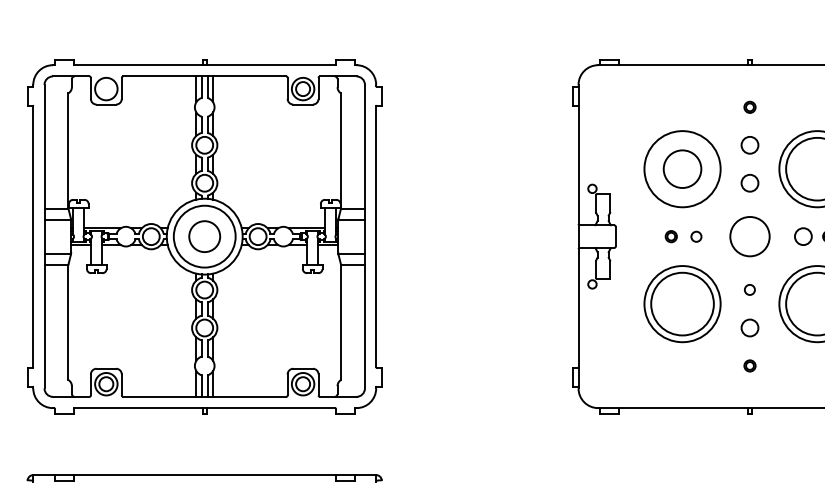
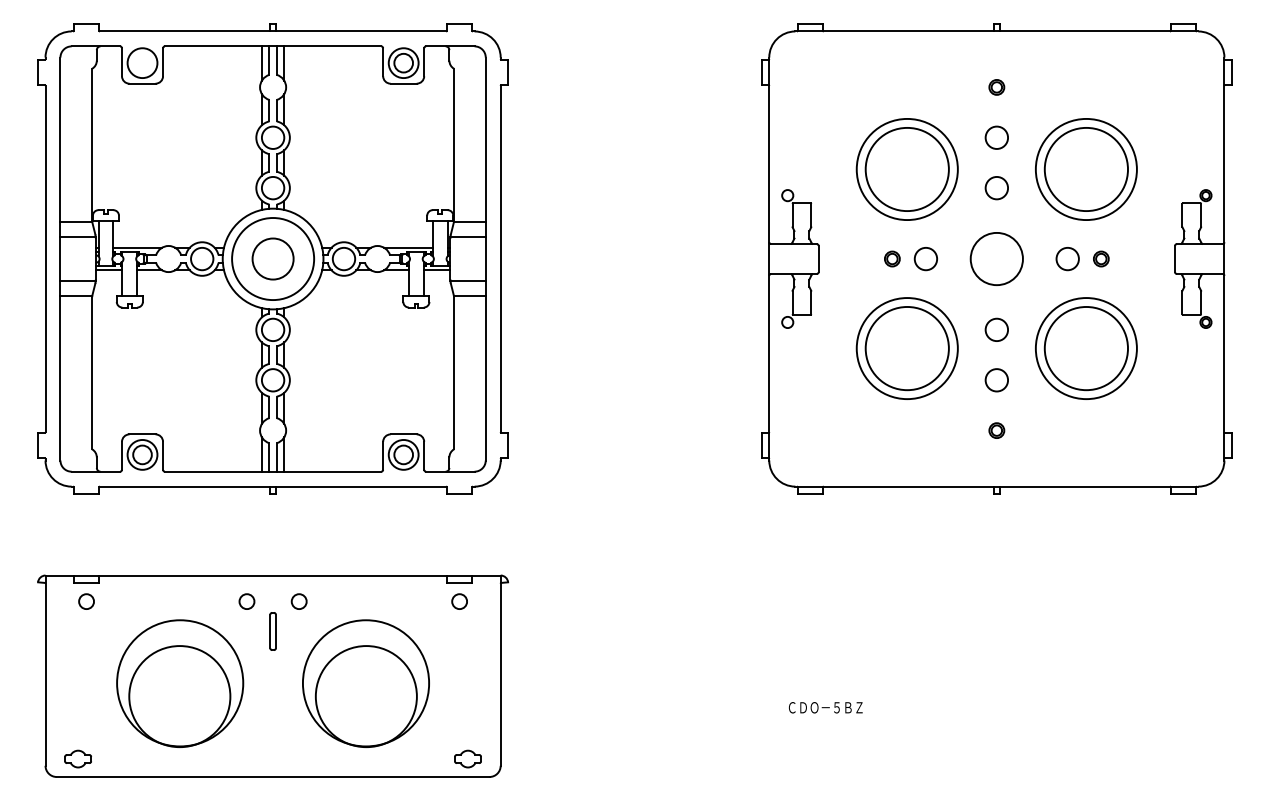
circle: (681, 169) -> (906, 169), size x1.67
circle: (696, 237) -> (925, 259), size x1.67
circle: (749, 289) -> (996, 329), size x1.67

